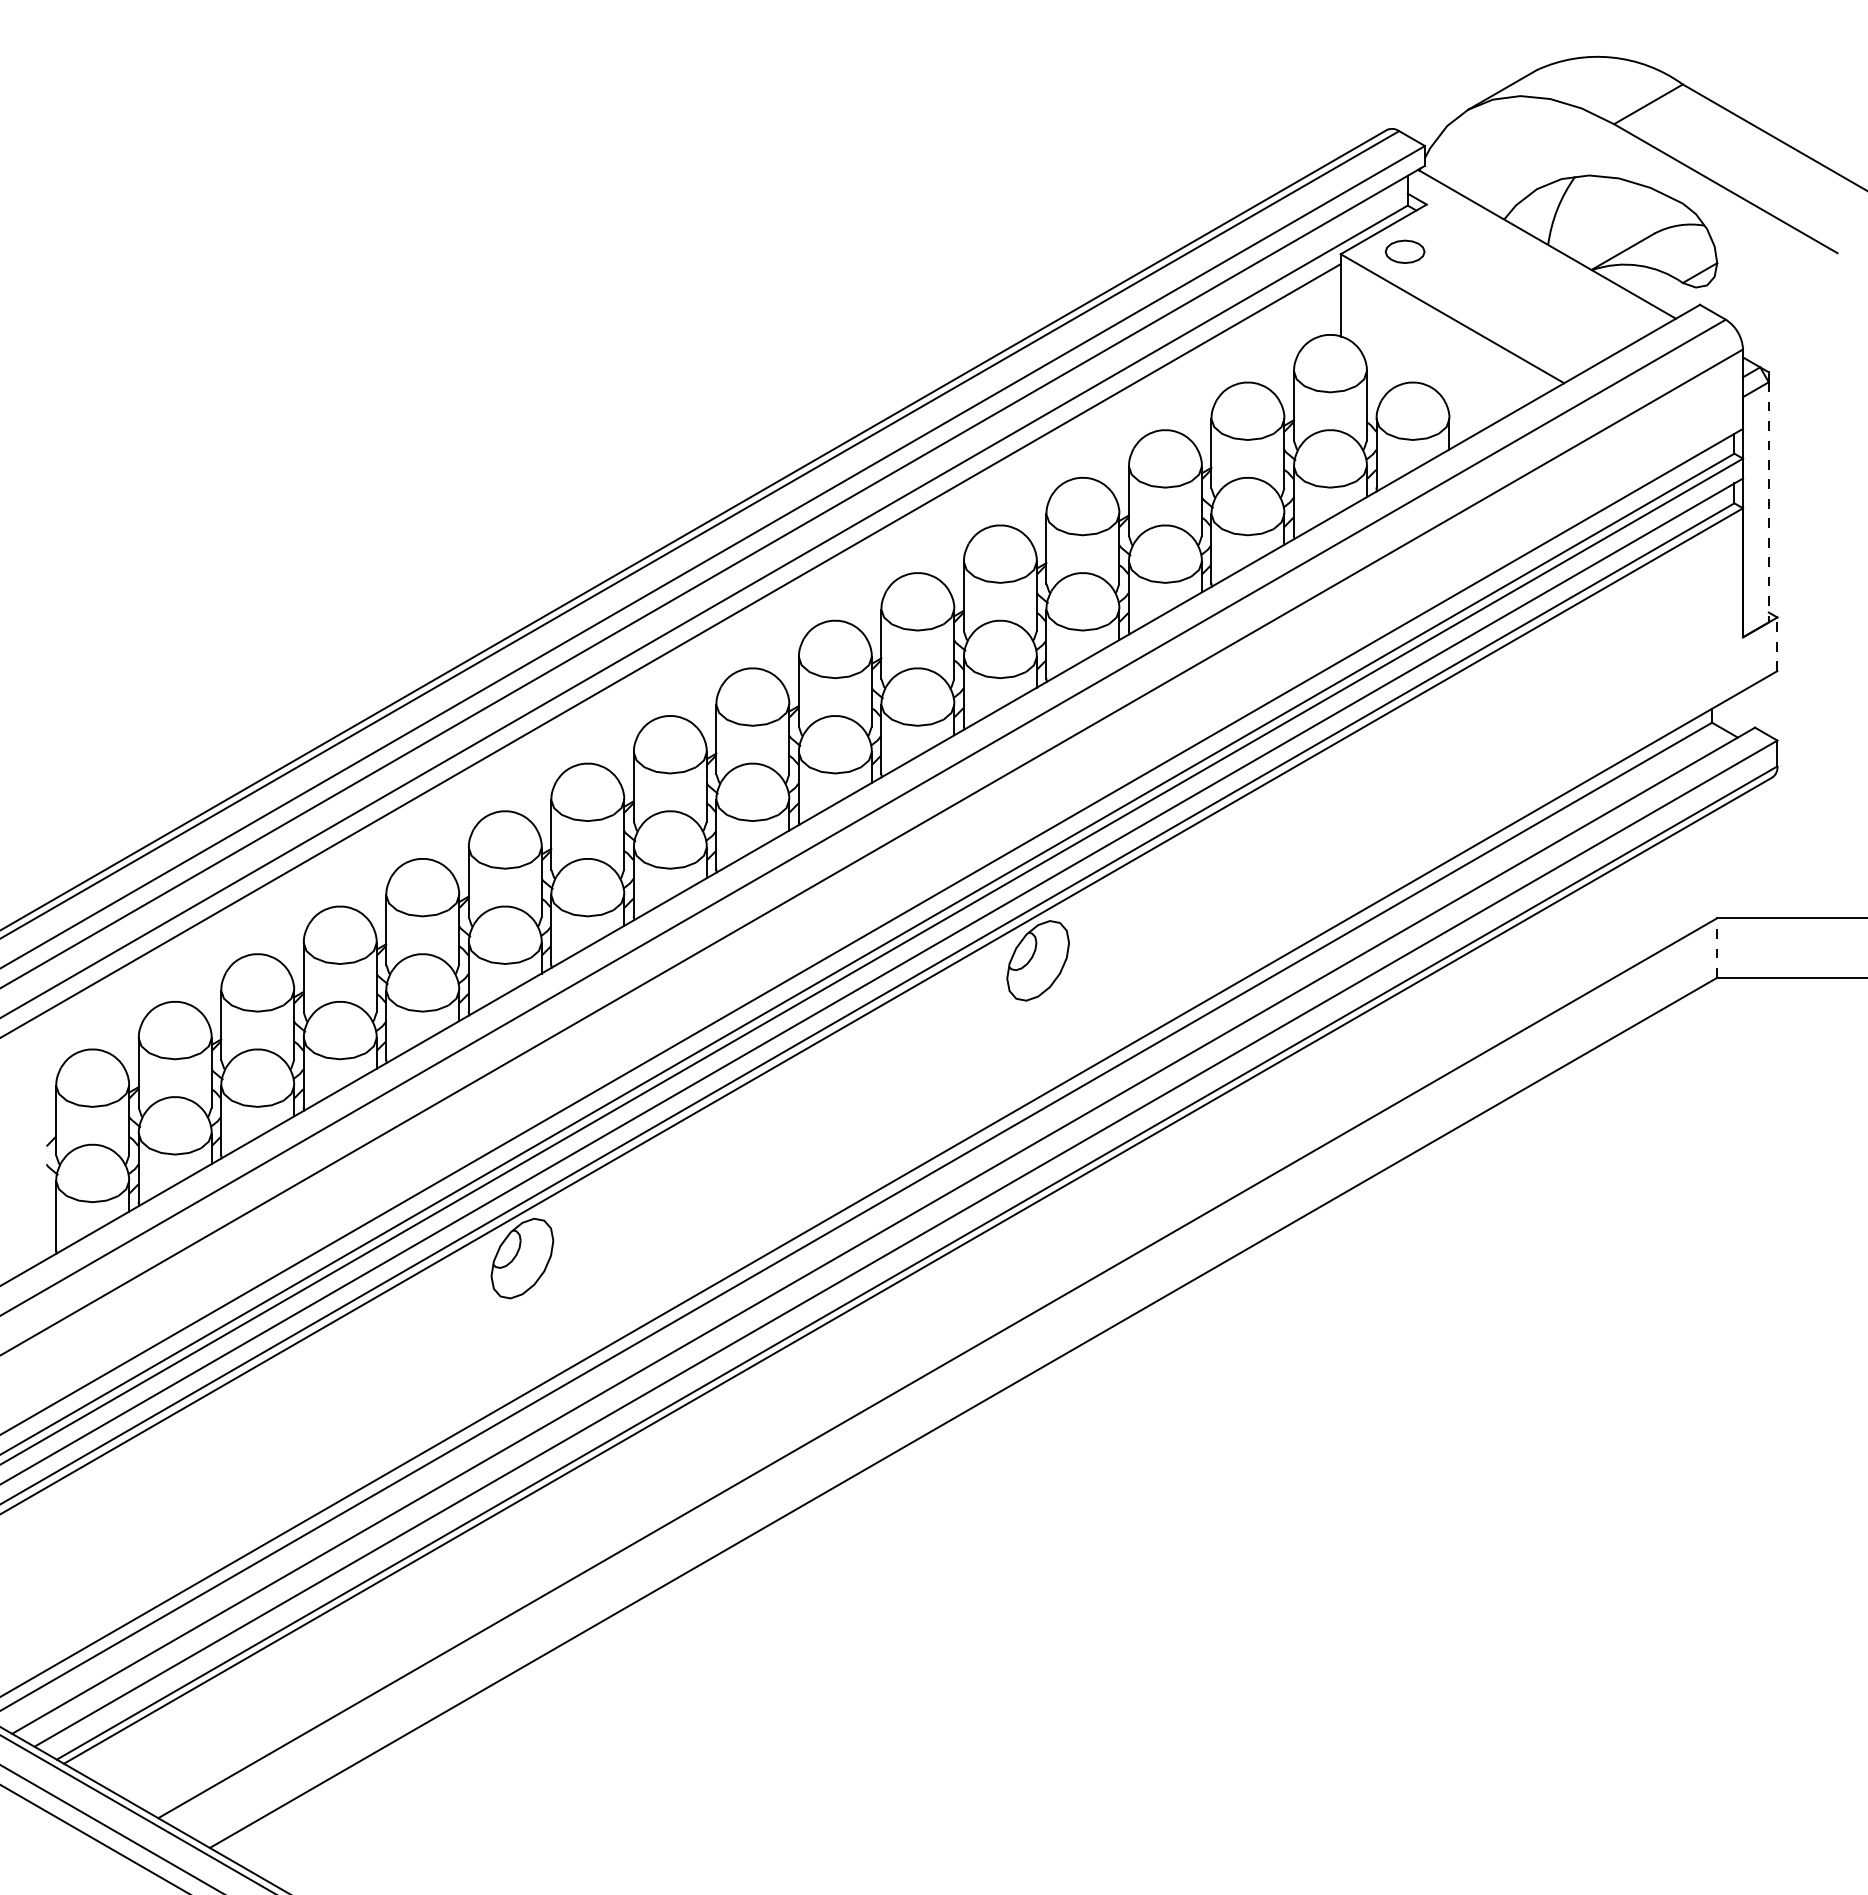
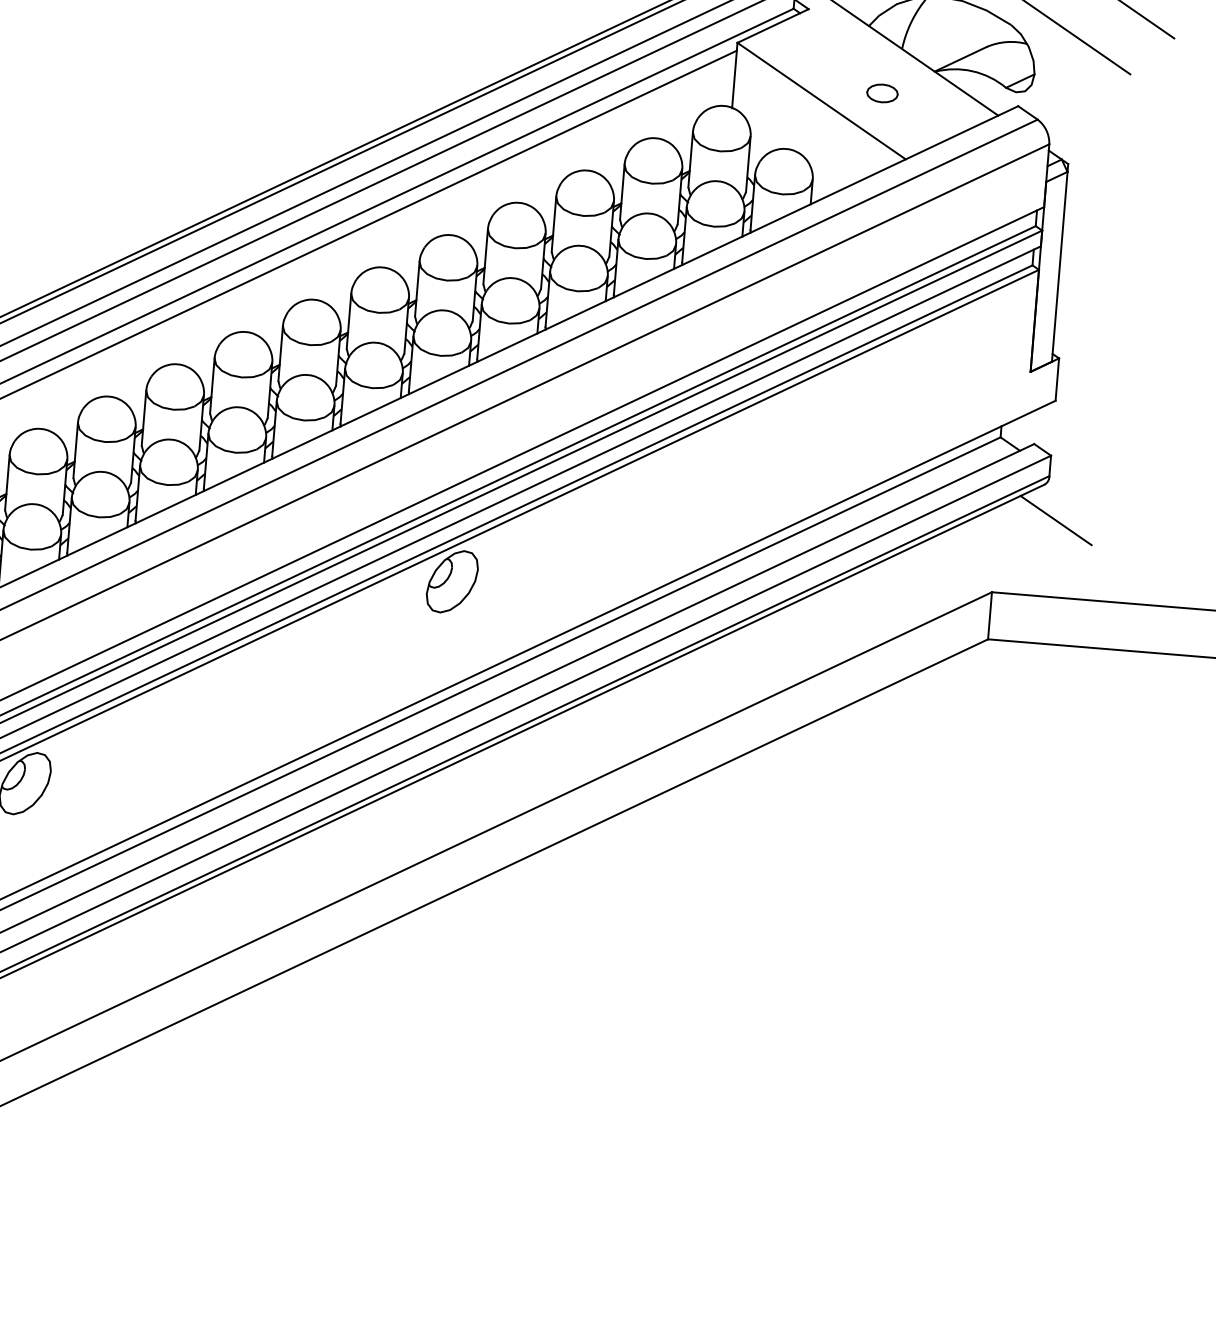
part: (1404, 251) -> (881, 93), moved
line: (1768, 502) -> (1059, 266), dashed -> solid
line: (1777, 644) -> (1057, 379), dashed -> solid
line: (1790, 821) -> (1056, 520), added
line: (1717, 948) -> (990, 616), dashed -> solid

